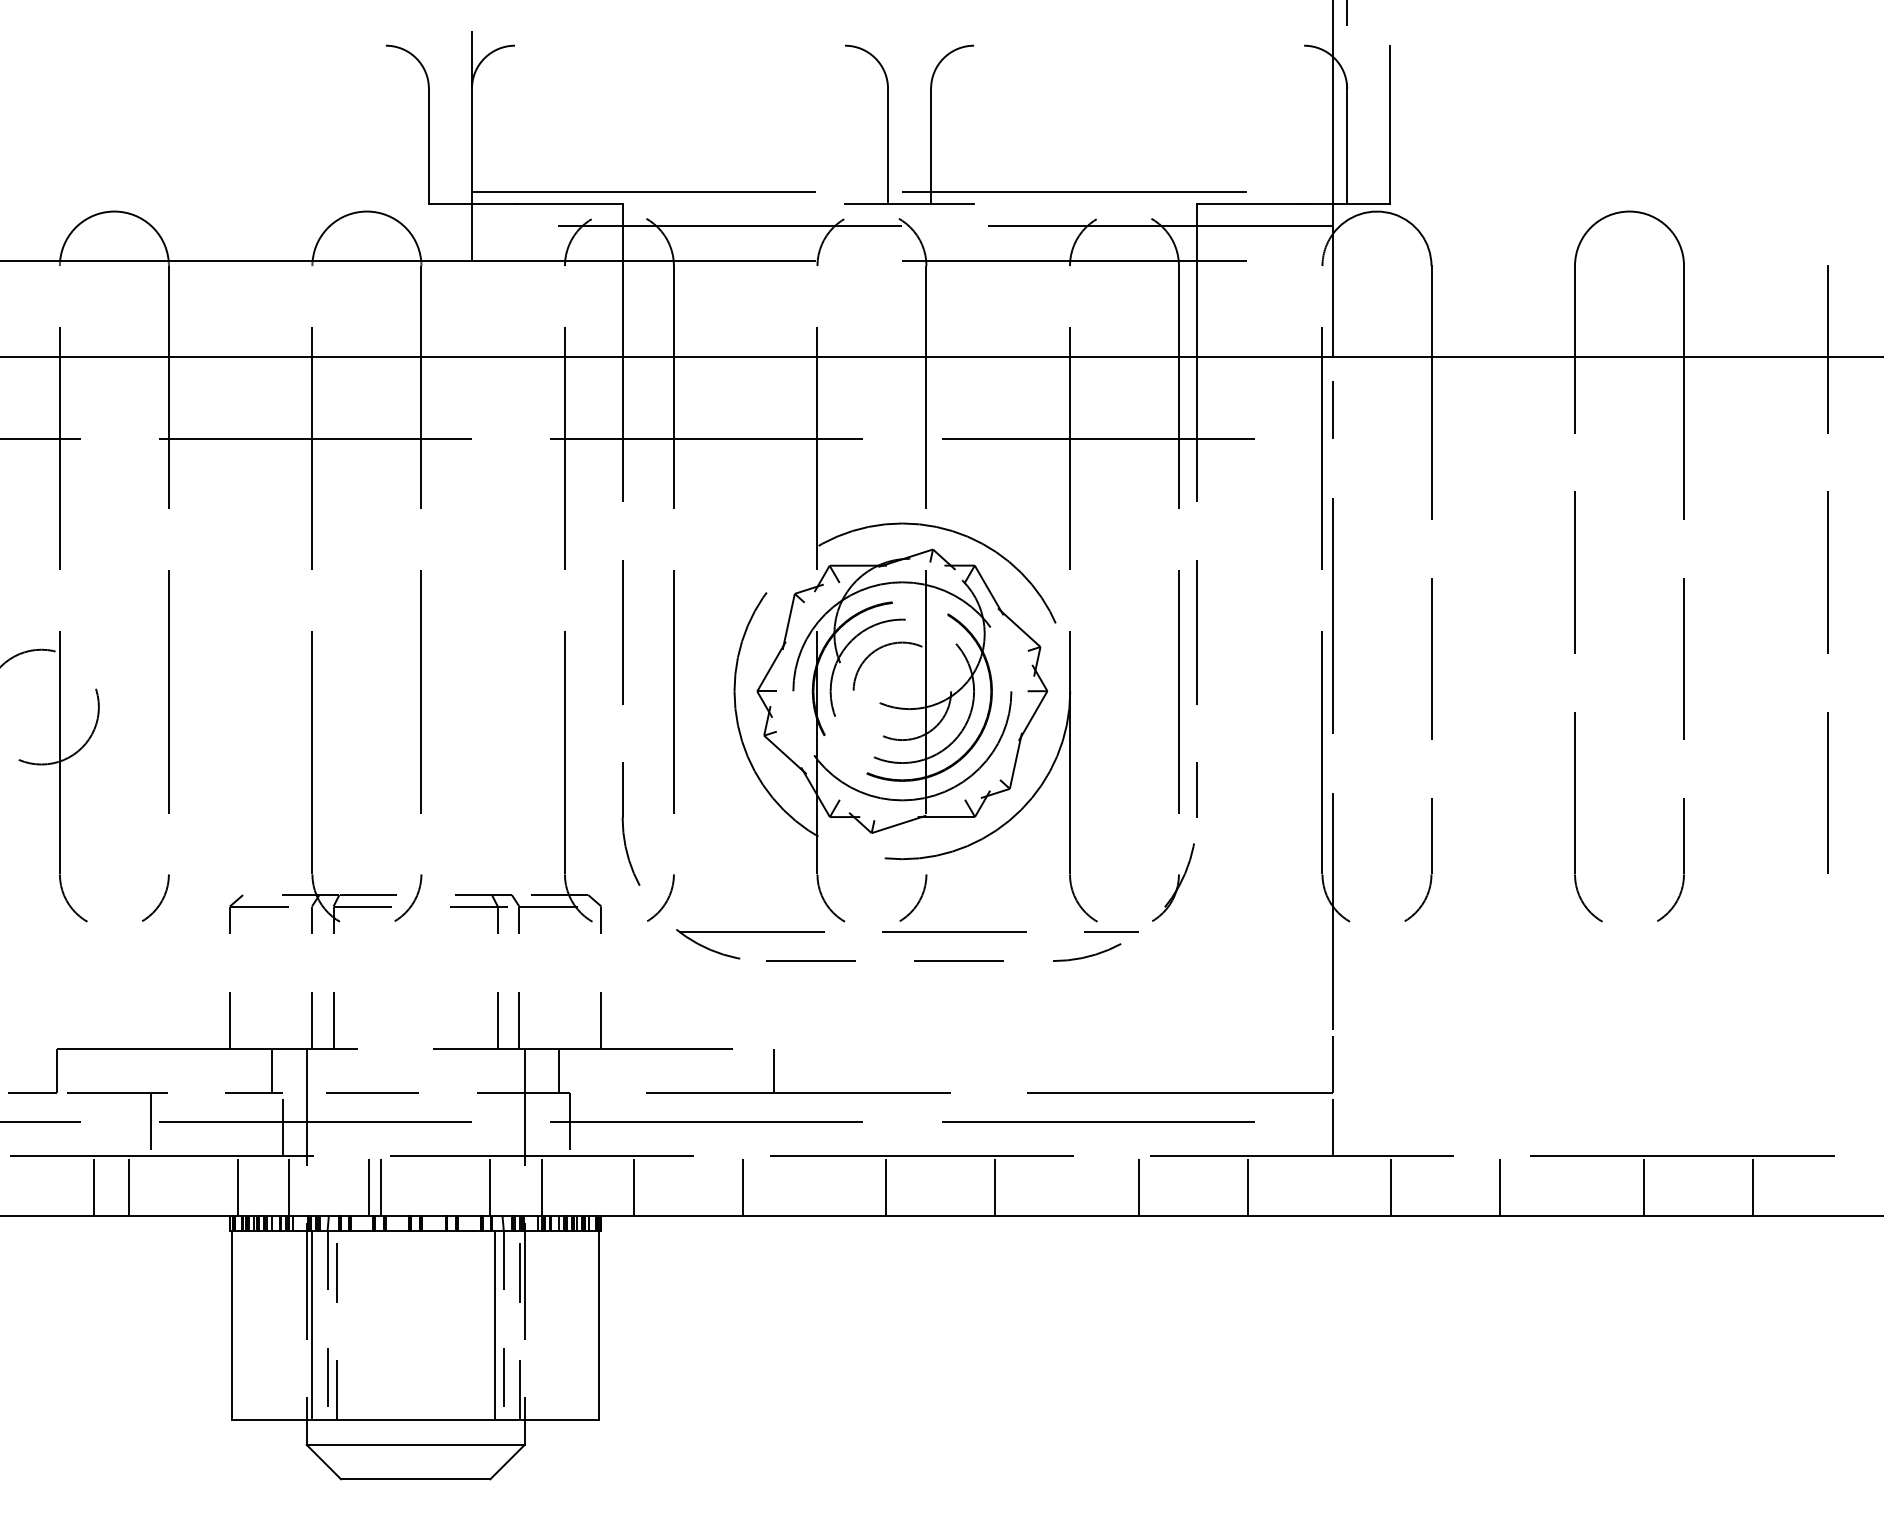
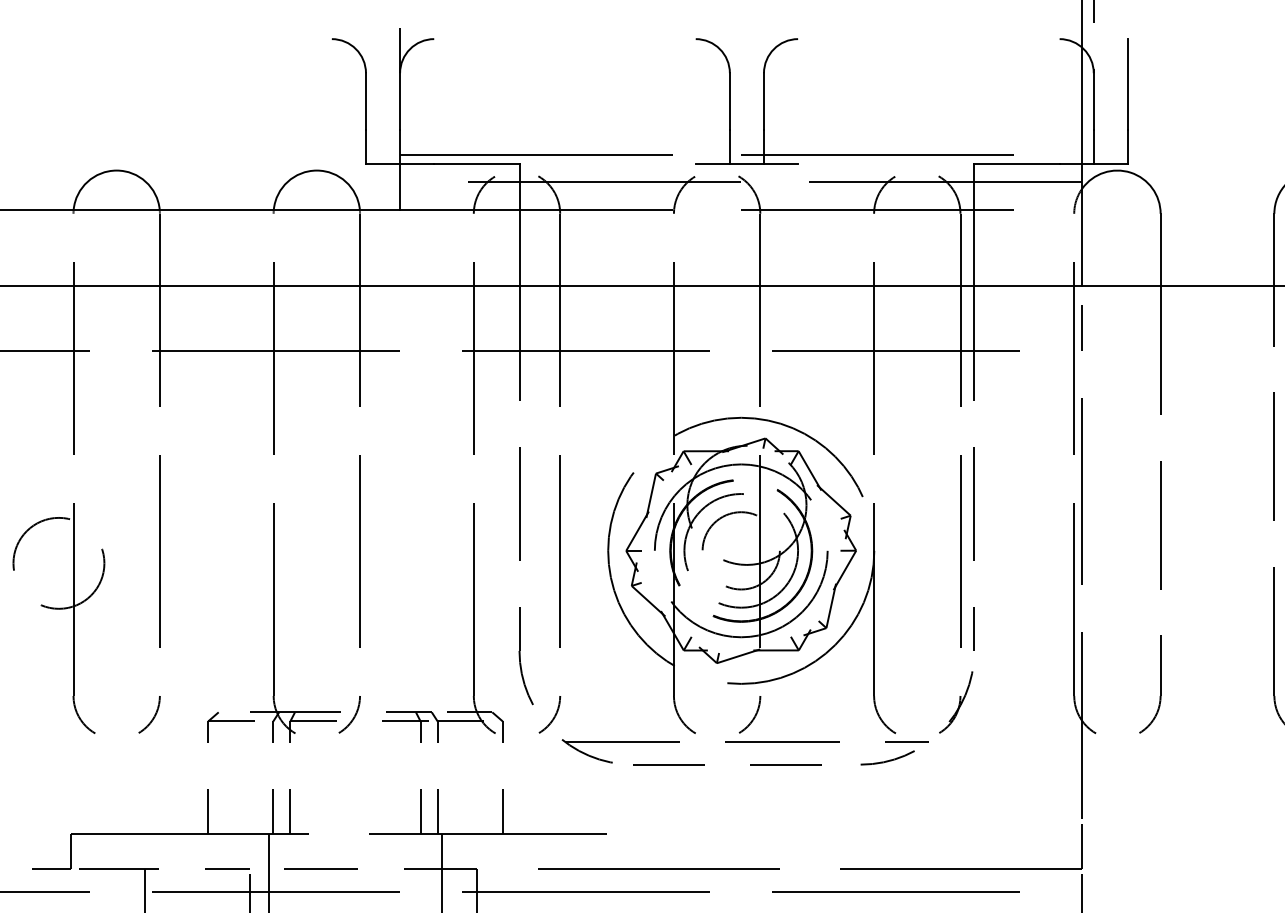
line: (272, 1070) -> (242, 851), removed
line: (559, 1070) -> (469, 851), removed
line: (774, 1070) -> (639, 851), removed

